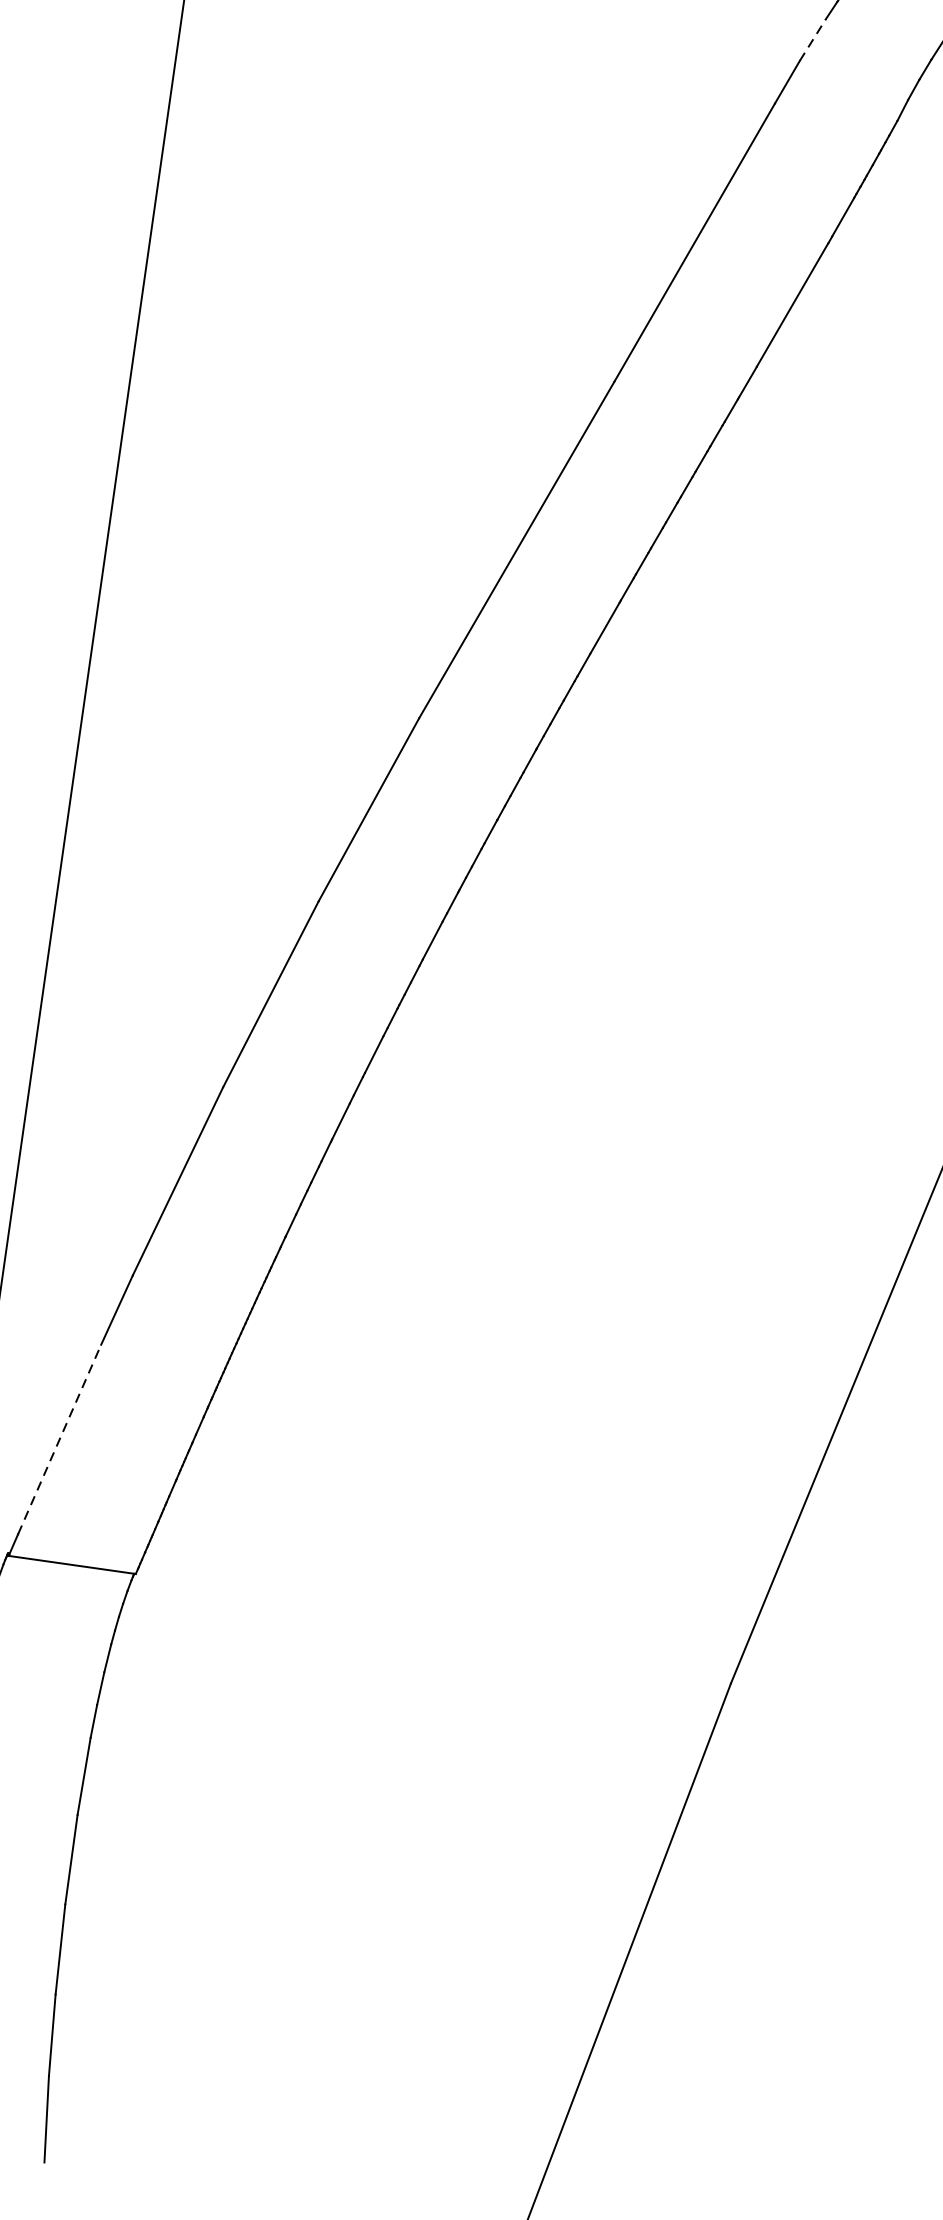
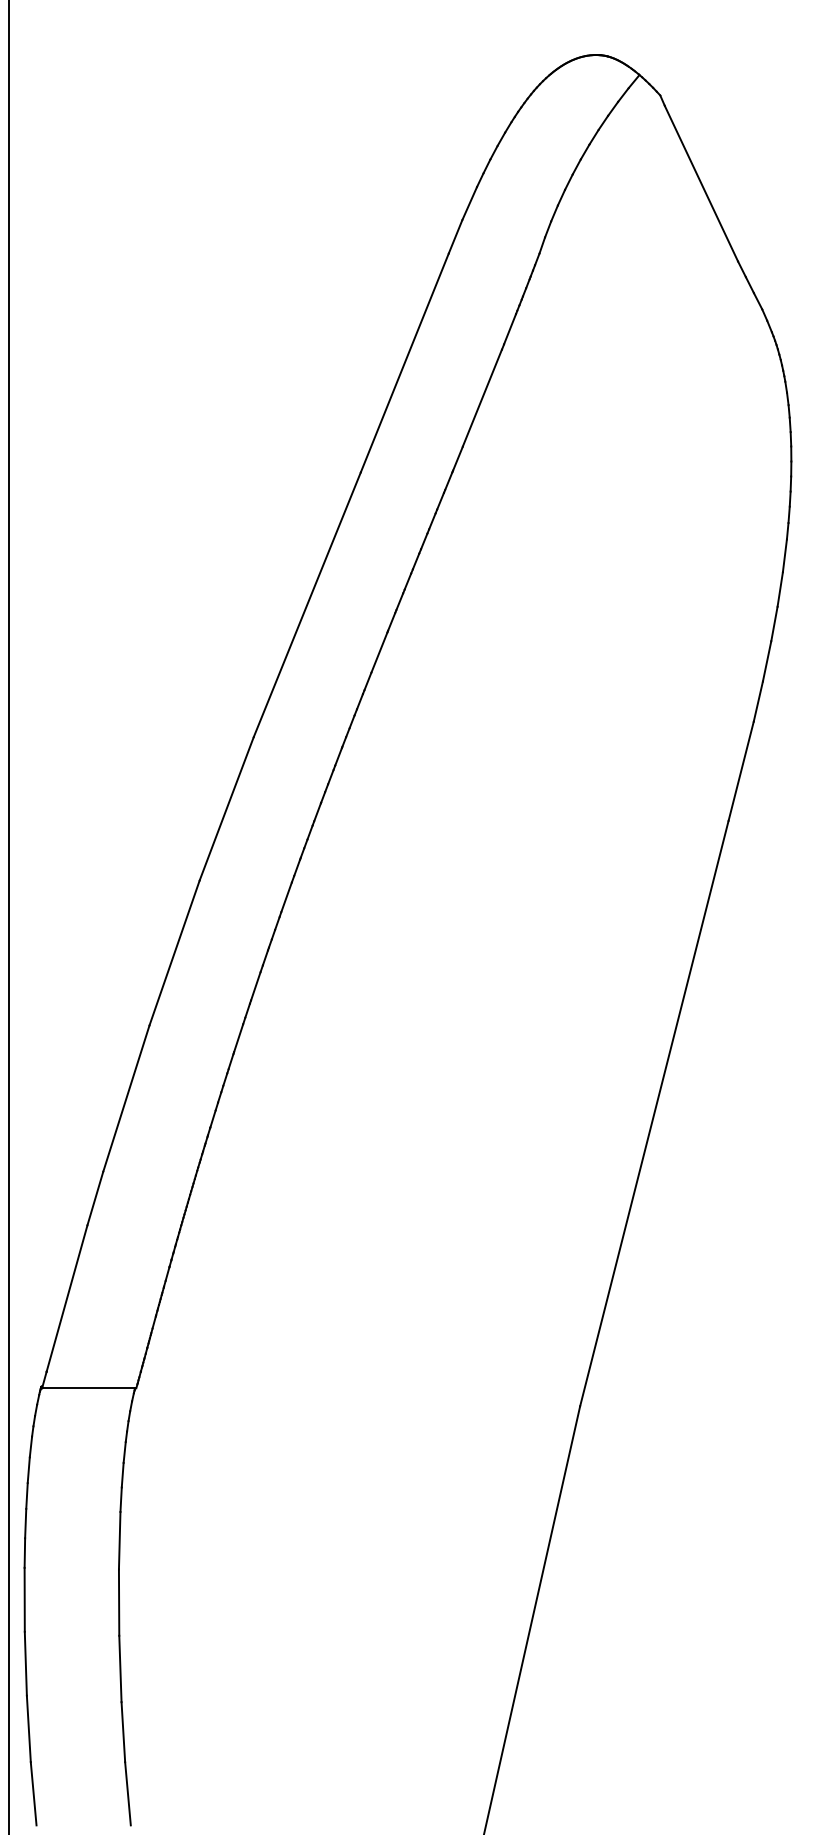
line: (812, 39) -> (469, 203), dashed -> solid
line: (60, 1439) -> (67, 1298), dashed -> solid

